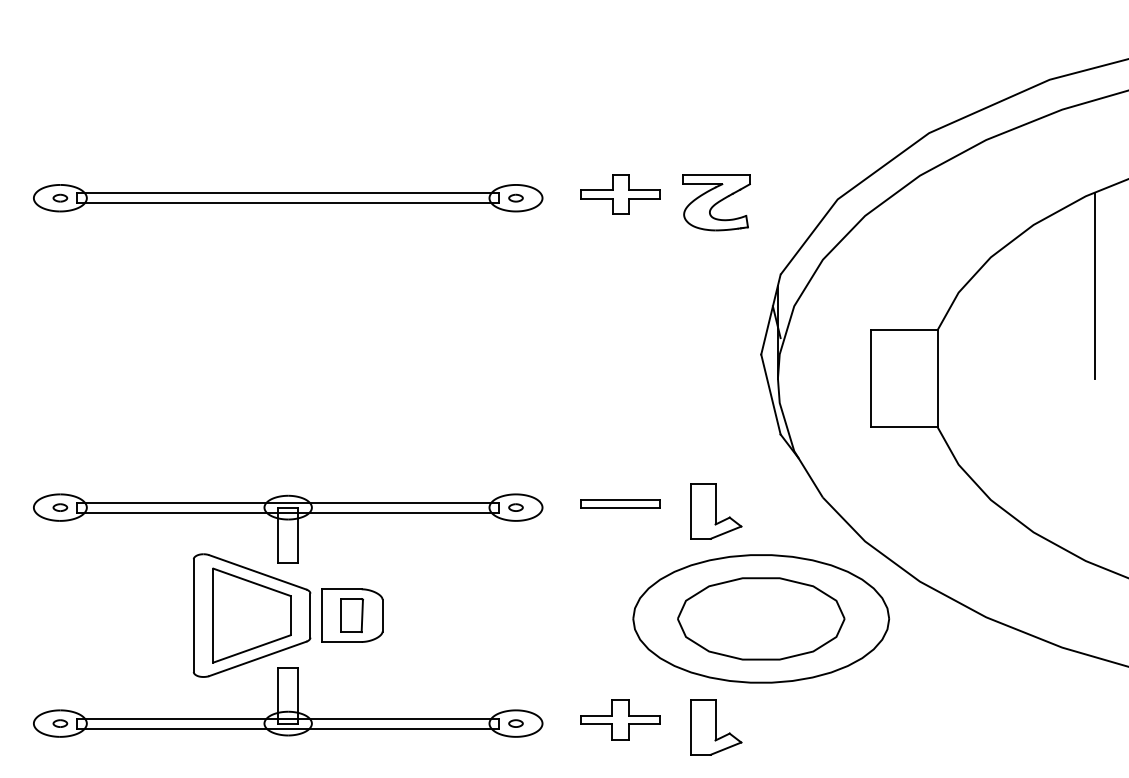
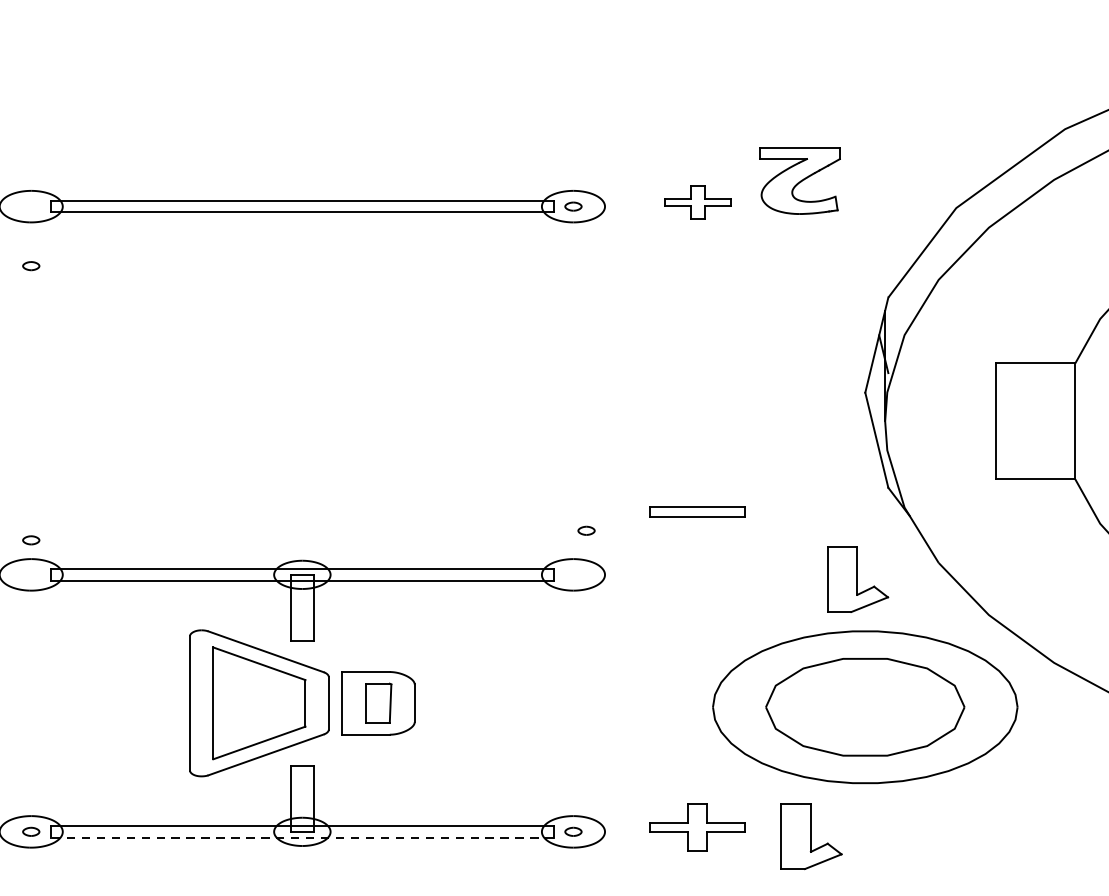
part: (620, 194) -> (697, 202), size x0.7
part: (60, 197) -> (31, 265), moved
part: (716, 202) -> (800, 180), moved
part: (620, 503) -> (697, 511), moved
part: (60, 507) -> (31, 540), moved
part: (515, 507) -> (585, 530), moved
part: (716, 511) -> (858, 579), moved
line: (287, 728) -> (301, 837), solid -> dashed

